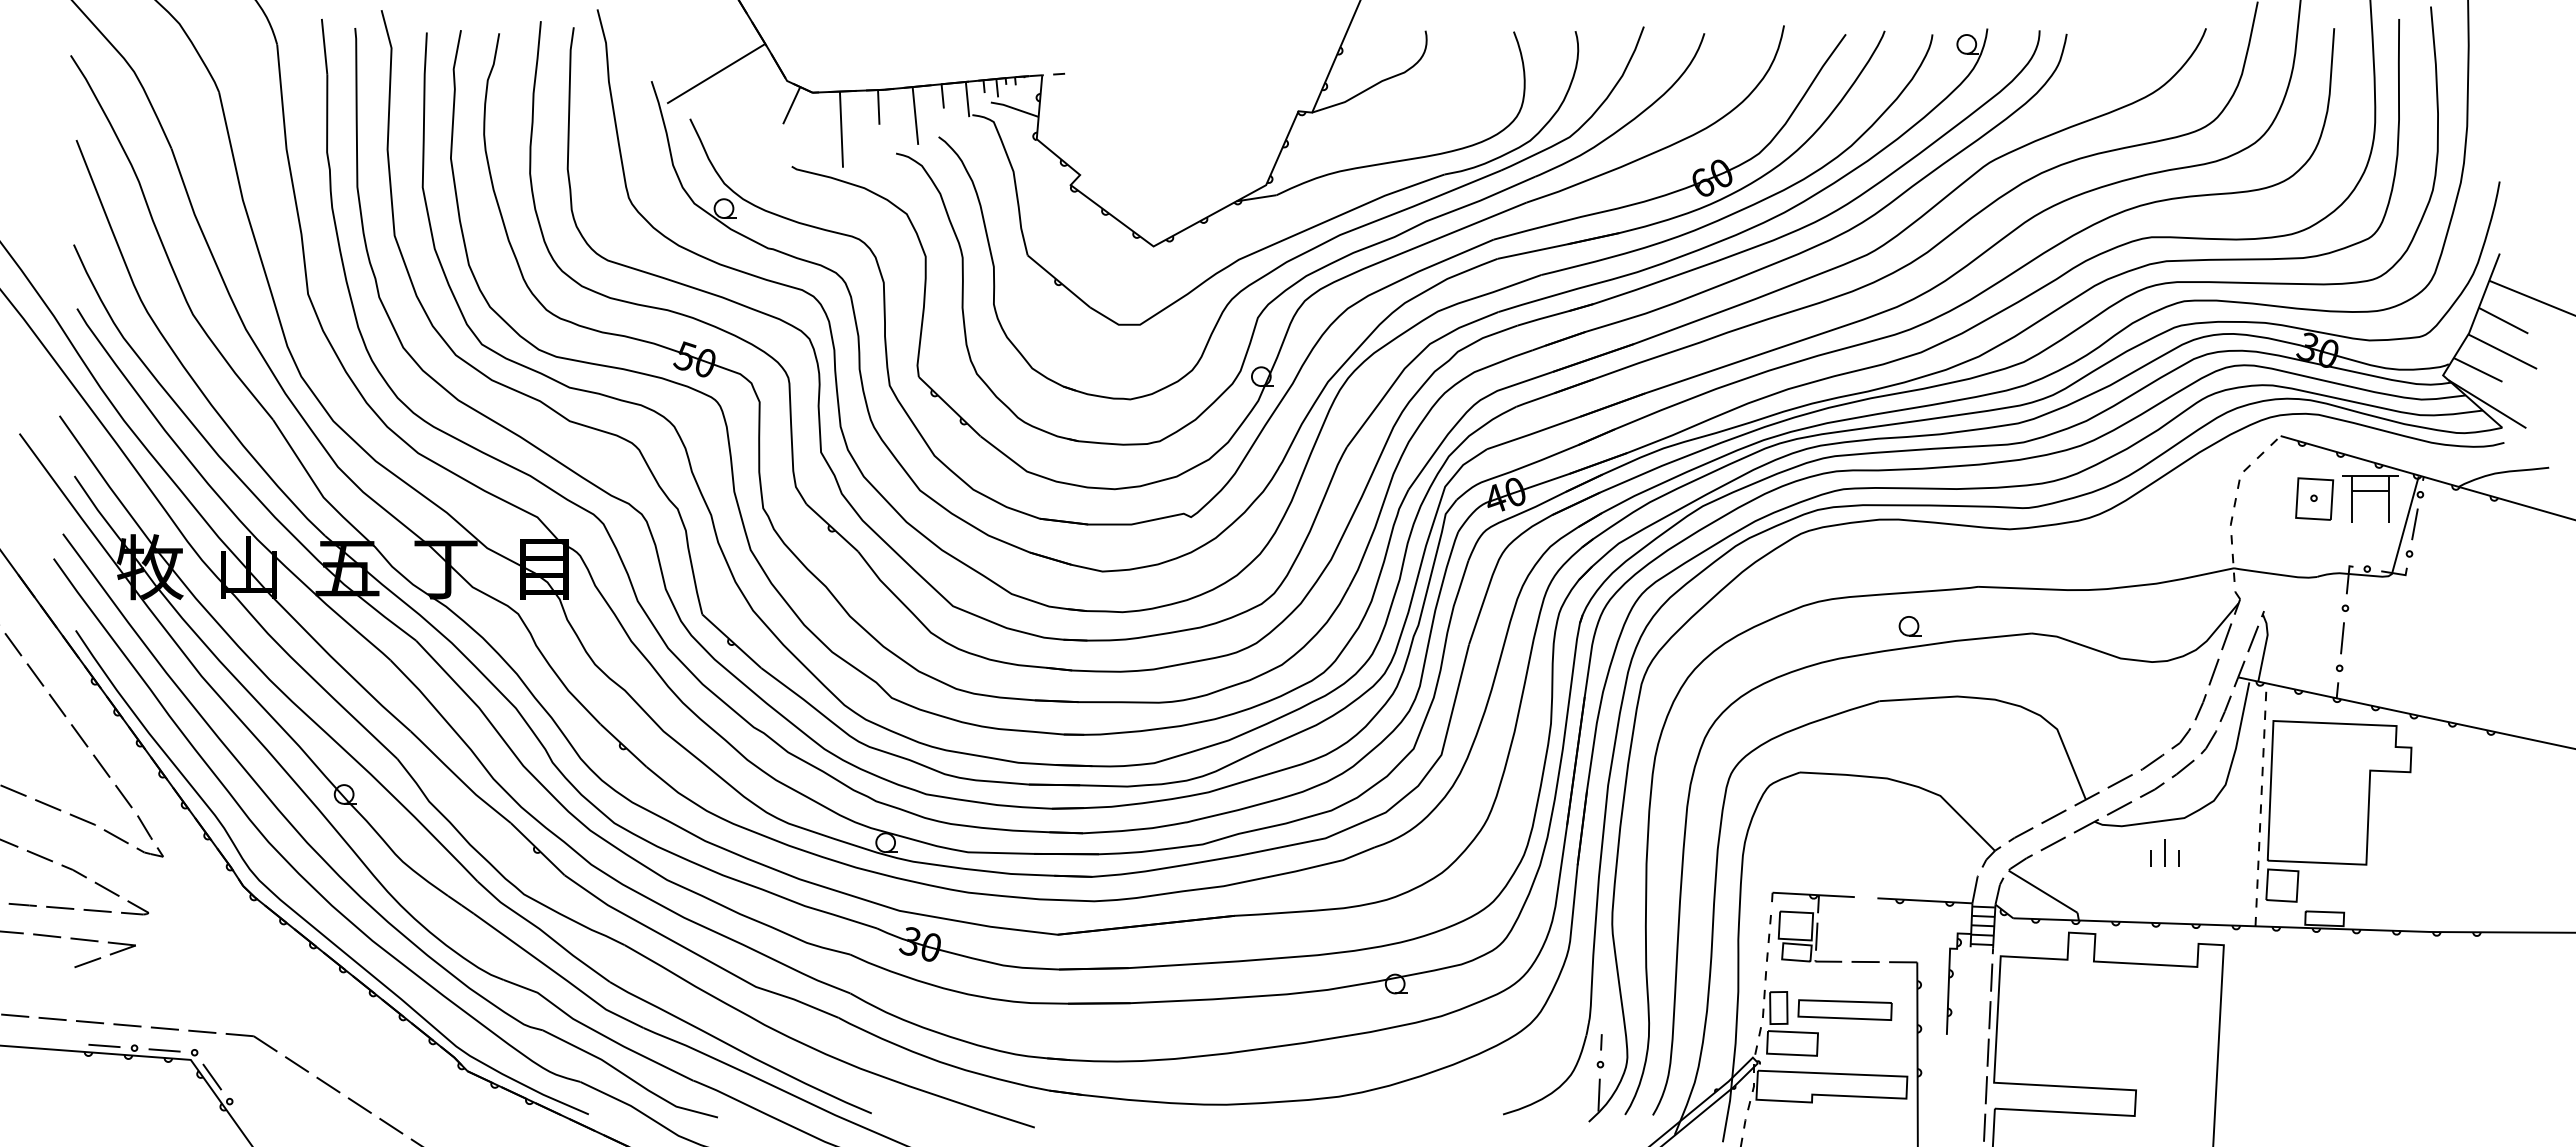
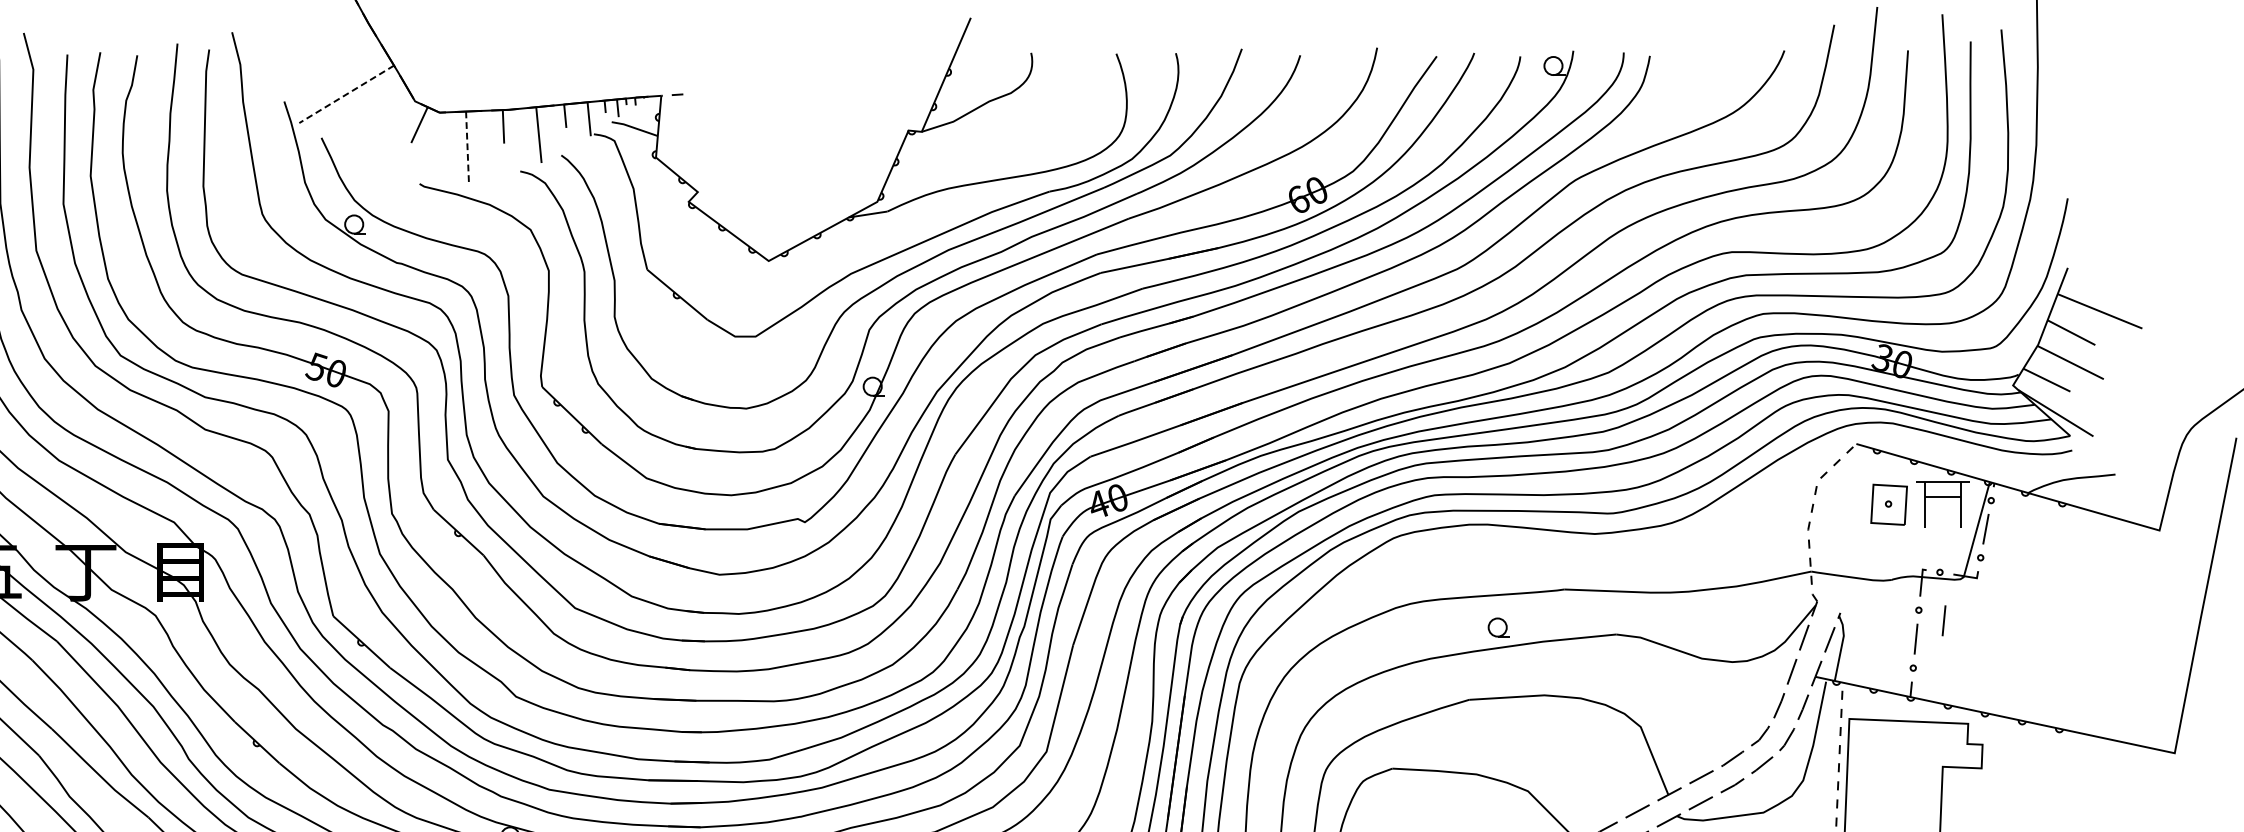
line: (715, 74) -> (345, 95), solid -> dashed
line: (841, 130) -> (467, 149), solid -> dashed
line: (2371, 619) -> (1944, 621), added

